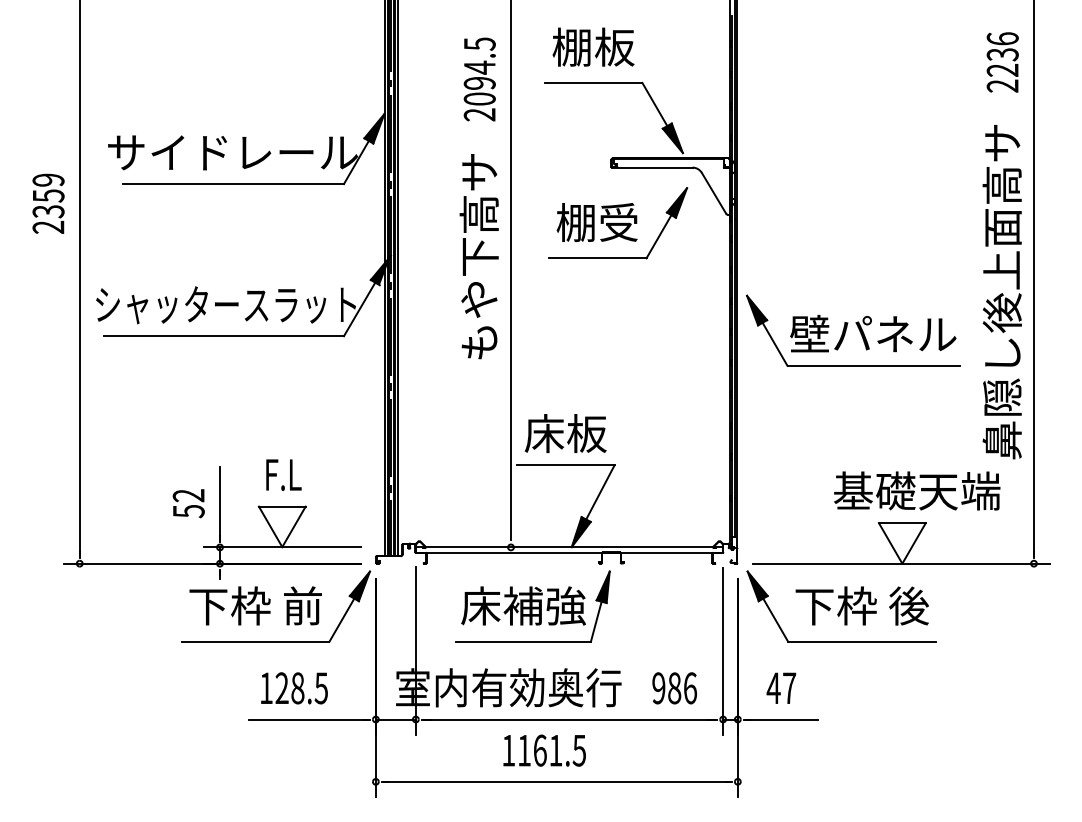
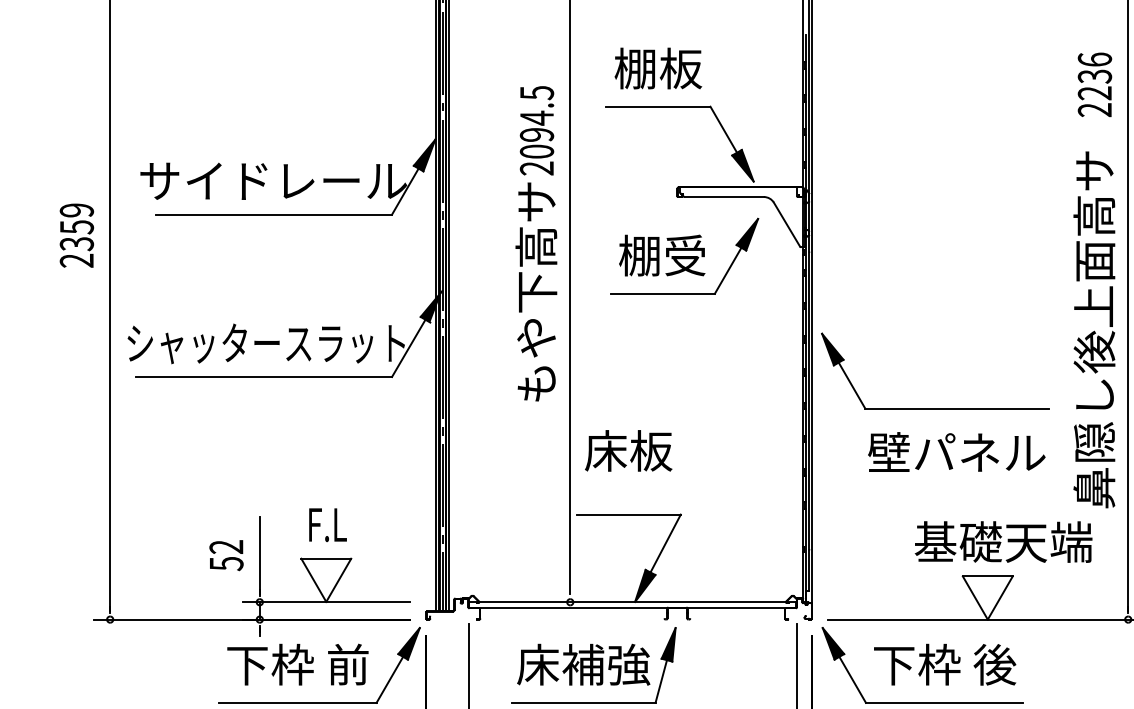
text: (479, 79) -> (536, 130), moved
text: (873, 333) -> (957, 451), moved
text: (565, 433) -> (628, 450), moved

